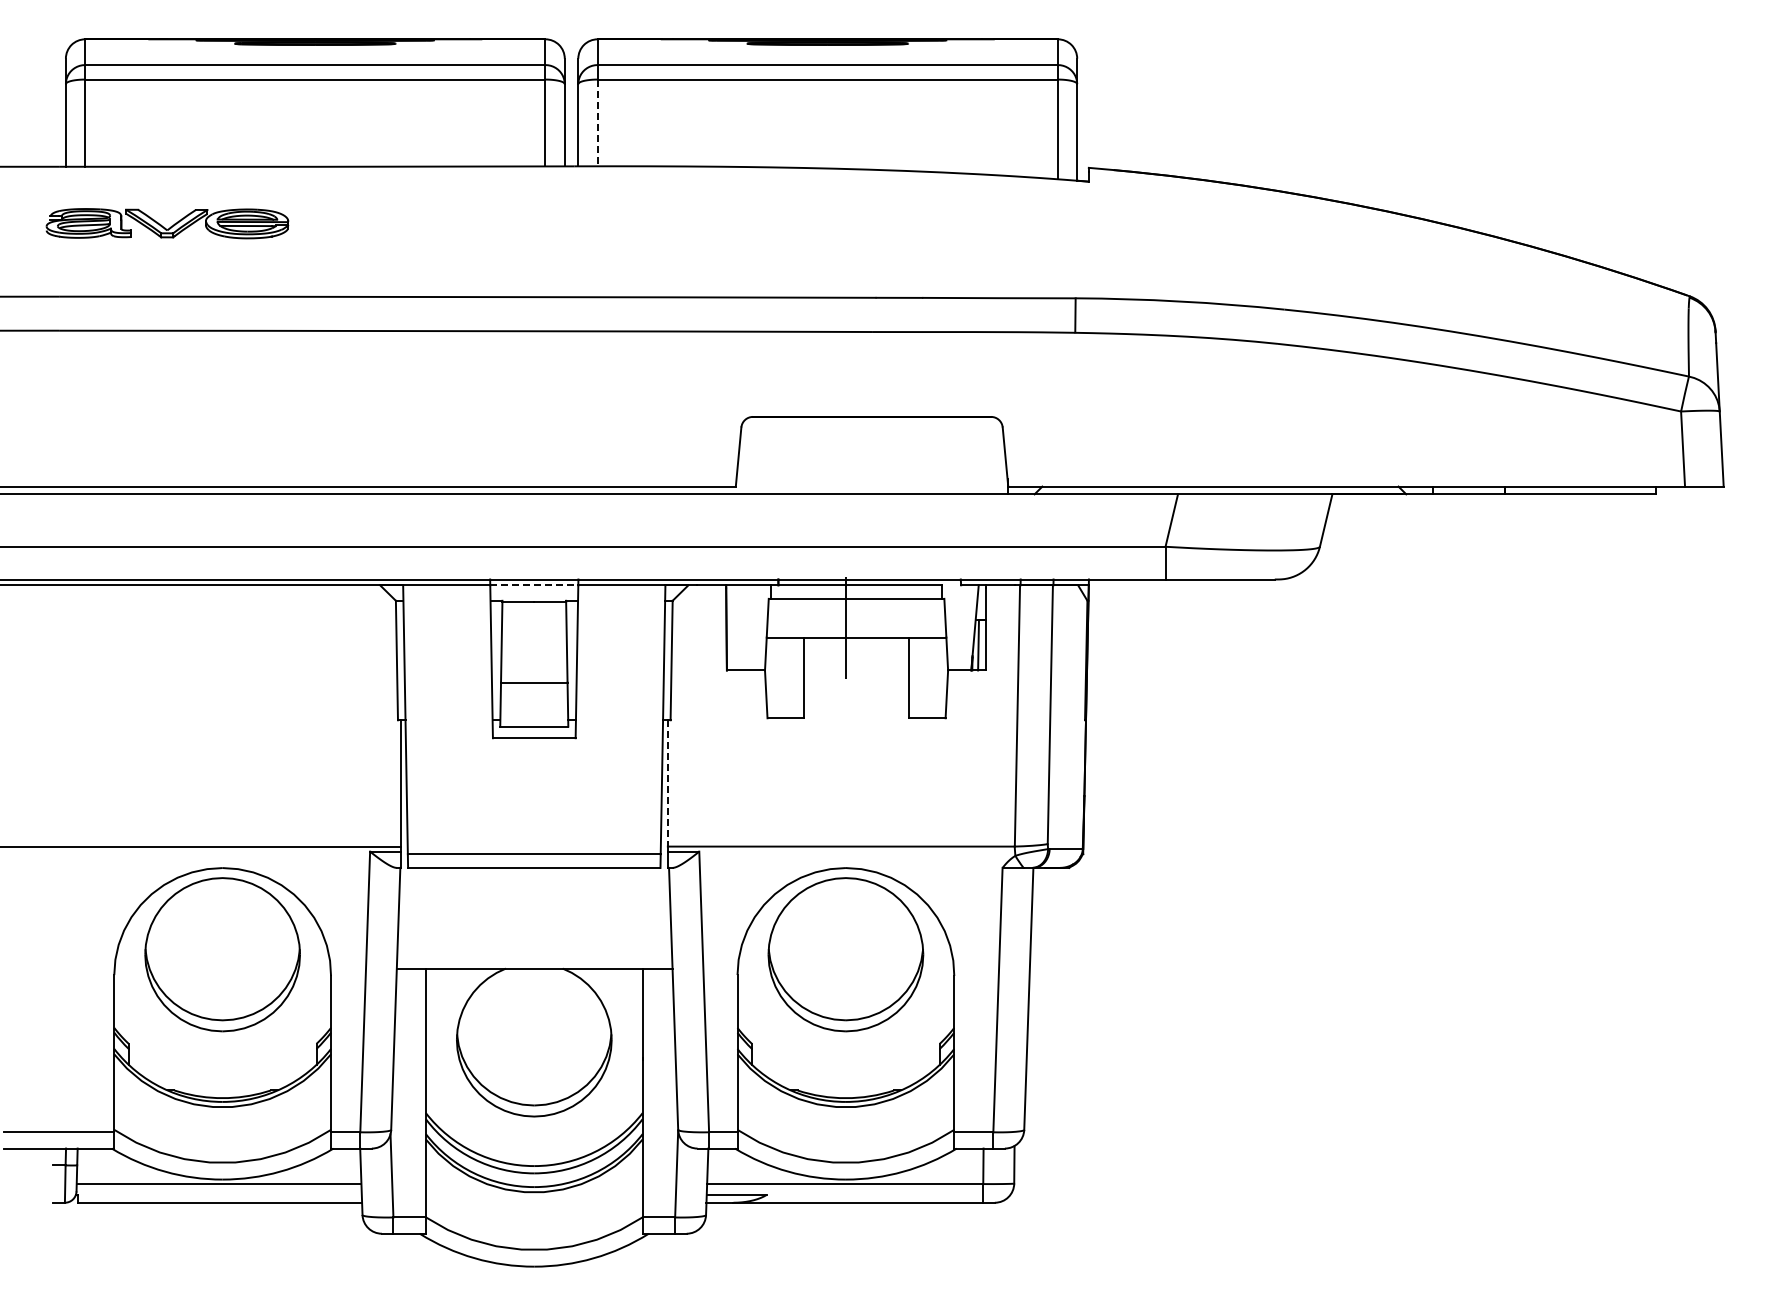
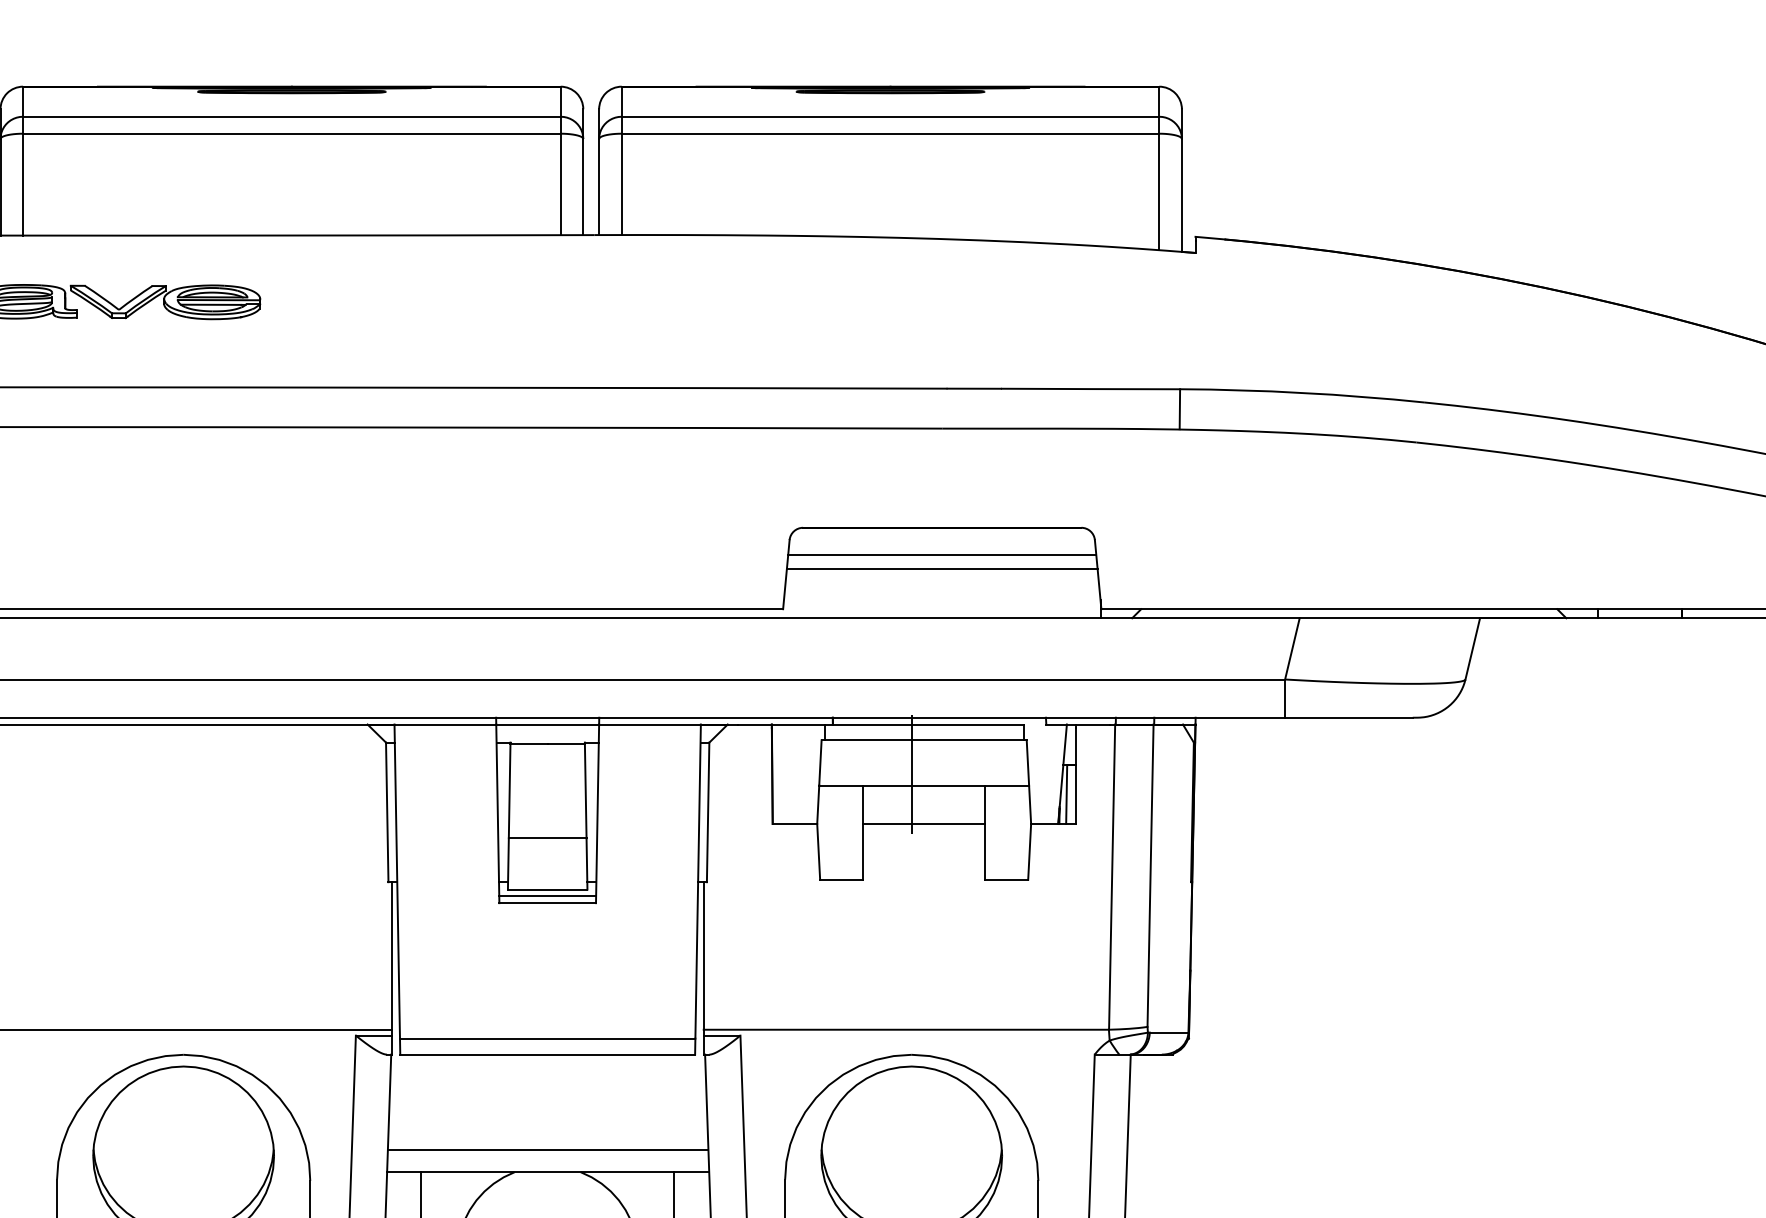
line: (597, 123) -> (621, 185), dashed -> solid
line: (871, 440) -> (941, 555), added
line: (871, 451) -> (941, 568), added
line: (534, 585) -> (547, 724), dashed -> solid
line: (856, 670) -> (924, 824), added
line: (533, 732) -> (546, 896), added
line: (667, 783) -> (703, 956), dashed -> solid
line: (534, 949) -> (547, 1149), added

